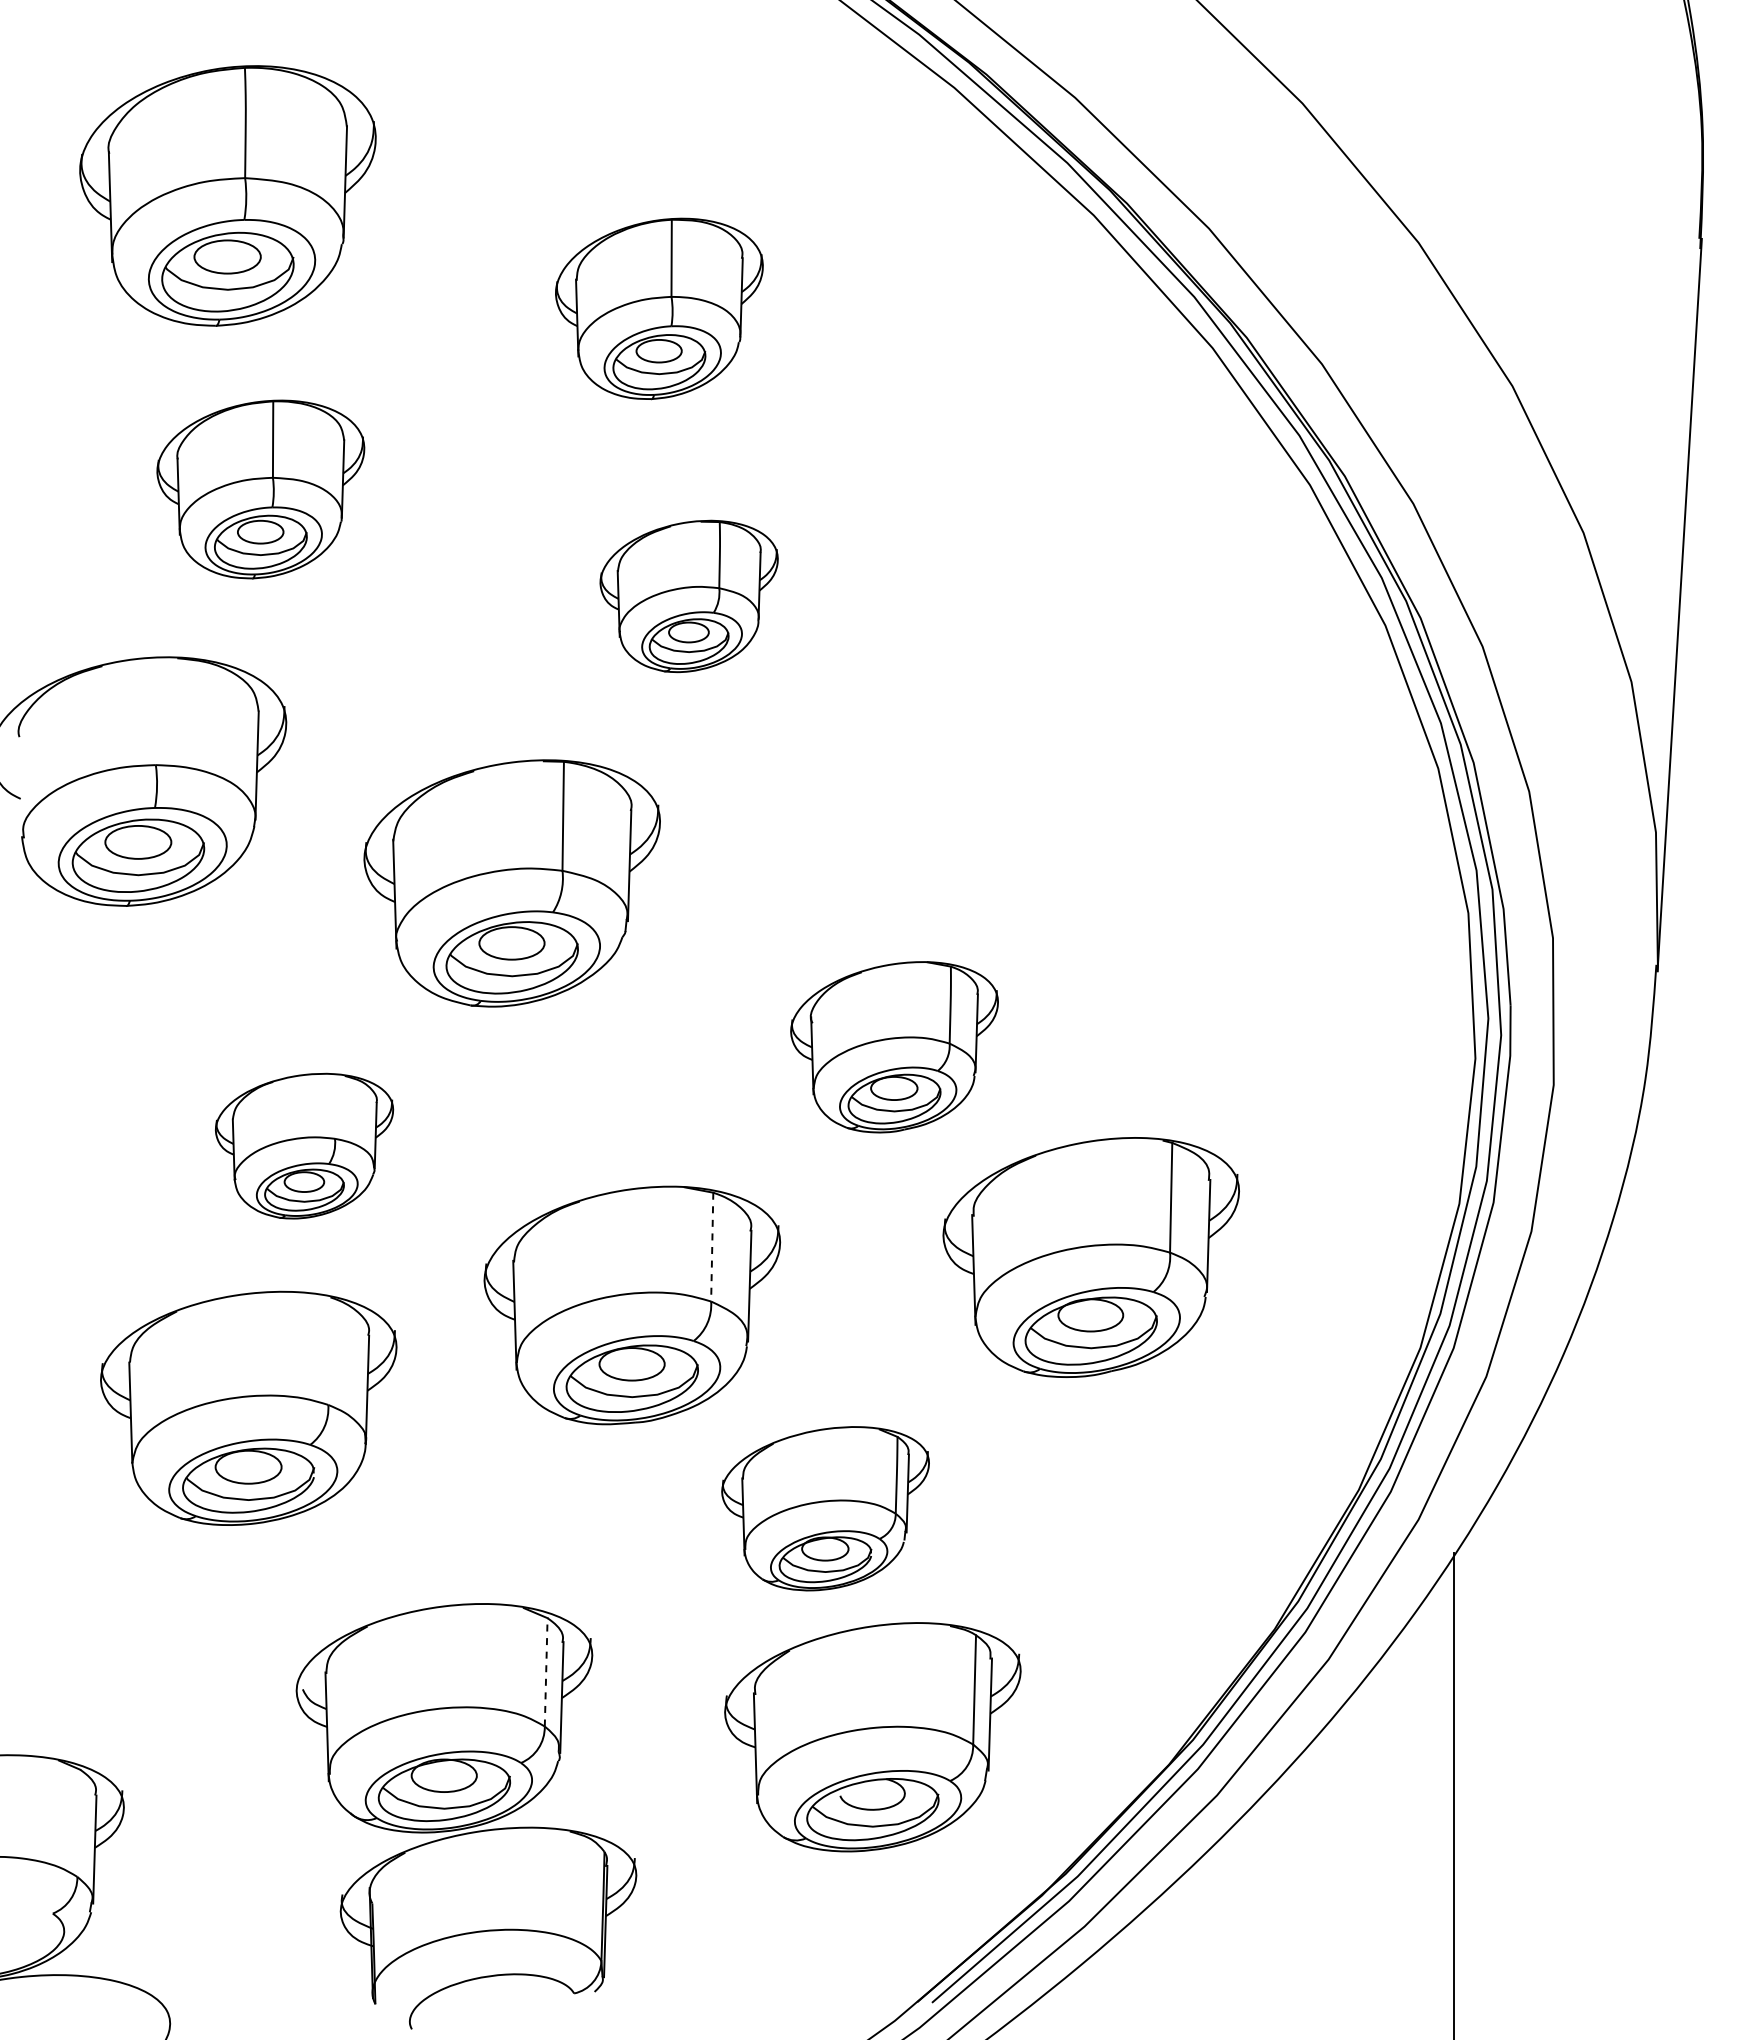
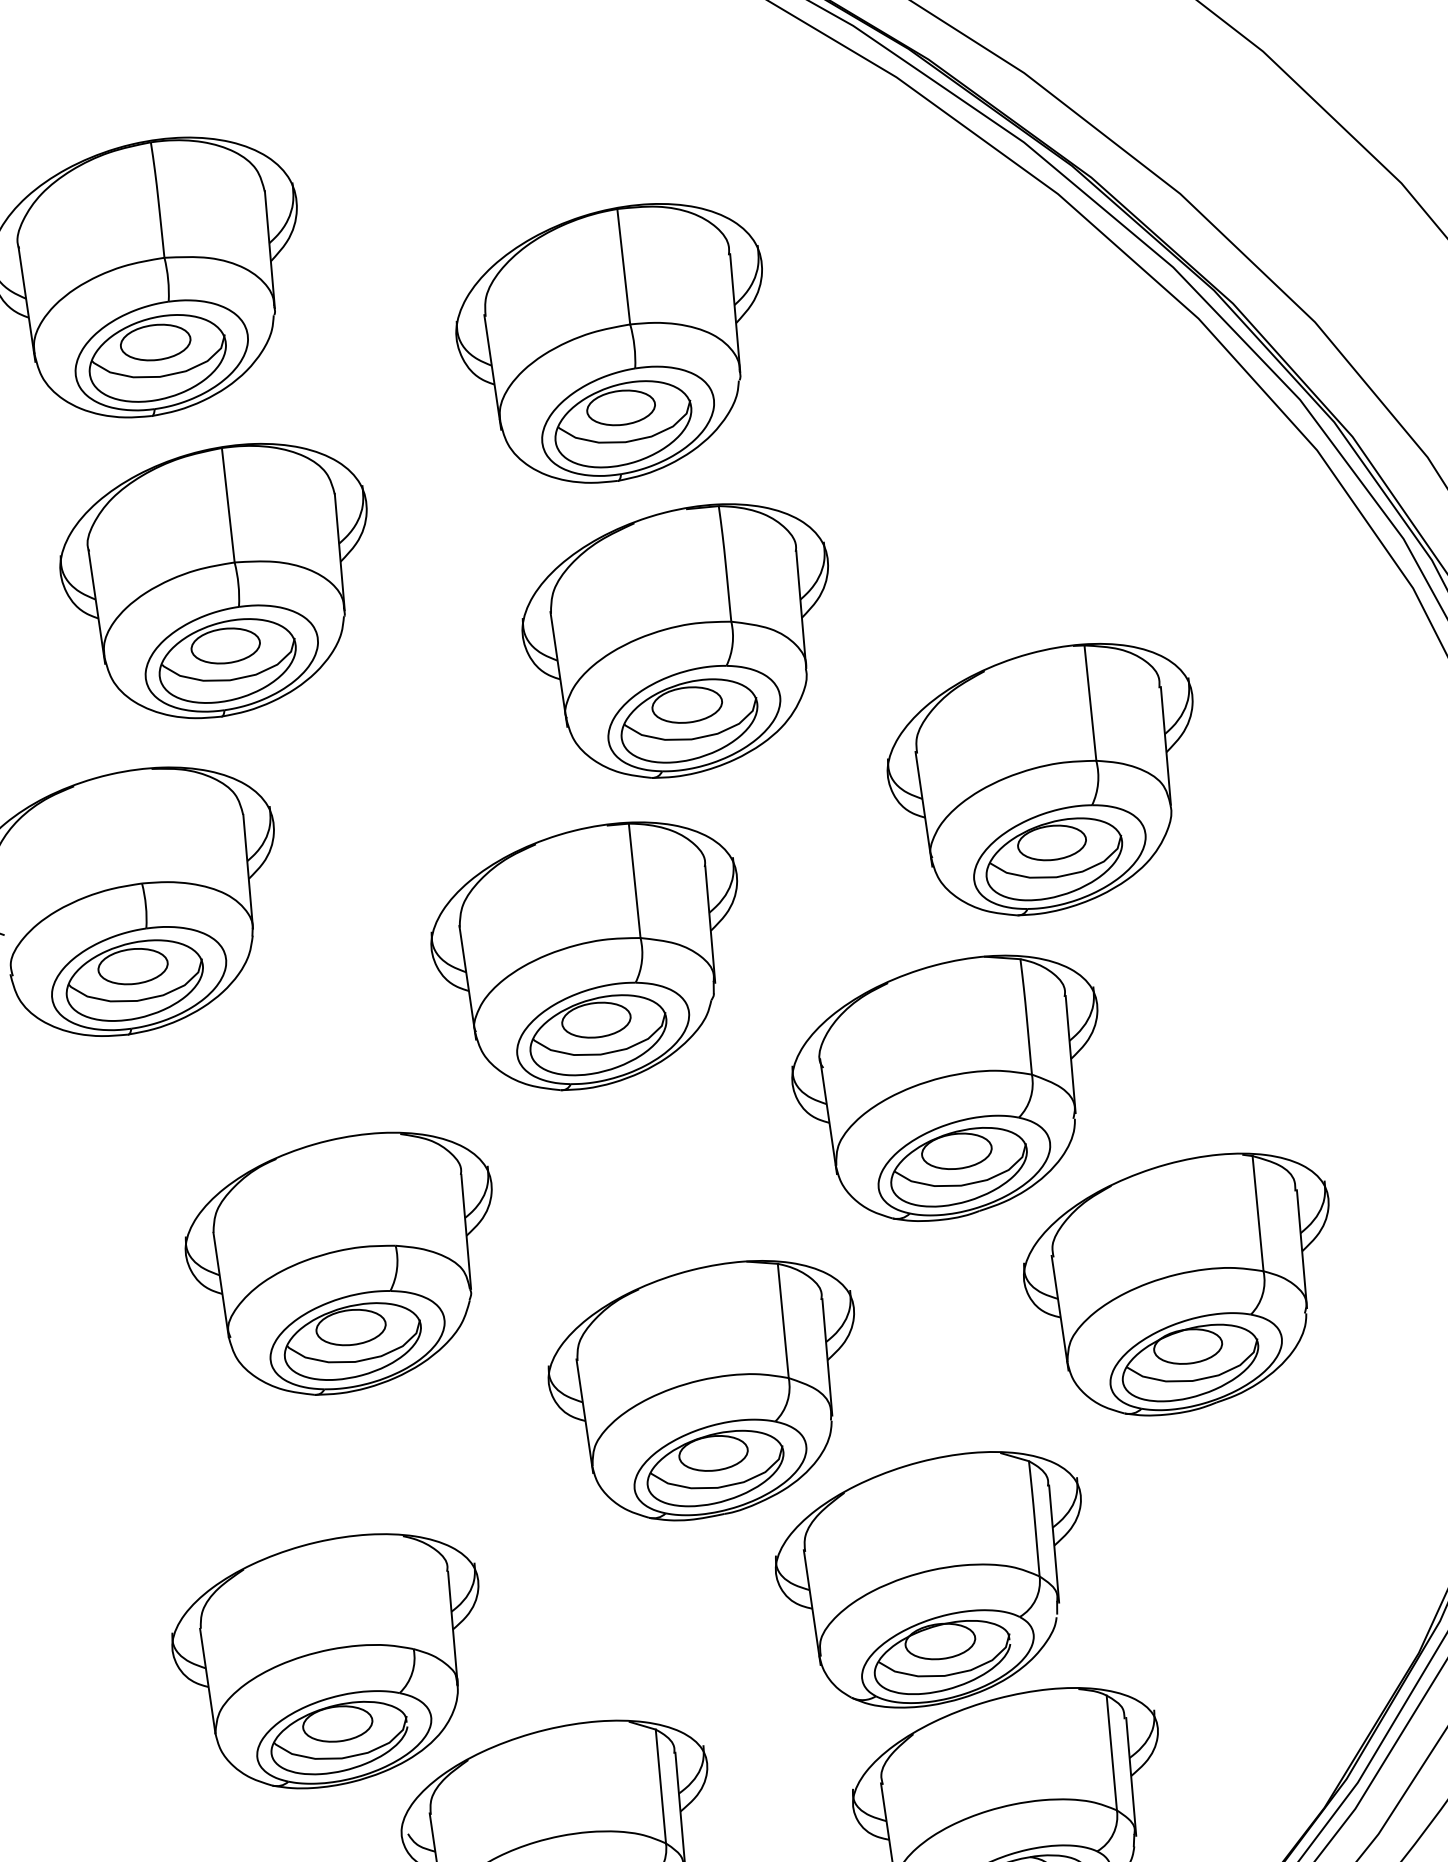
part: (659, 308) -> (614, 344), size x1.43
part: (260, 489) -> (218, 582), size x1.43
part: (688, 596) -> (679, 642), size x1.67
part: (1017, 766) -> (1044, 780), added
part: (511, 883) -> (588, 957), moved
part: (894, 1046) -> (949, 1088), size x1.43
part: (304, 1145) -> (343, 1263), size x1.67
line: (712, 1247) -> (783, 1321), dashed -> solid
part: (248, 1407) -> (330, 1661), moved
part: (825, 1508) -> (933, 1581), size x1.43
line: (546, 1671) -> (661, 1785), dashed -> solid

